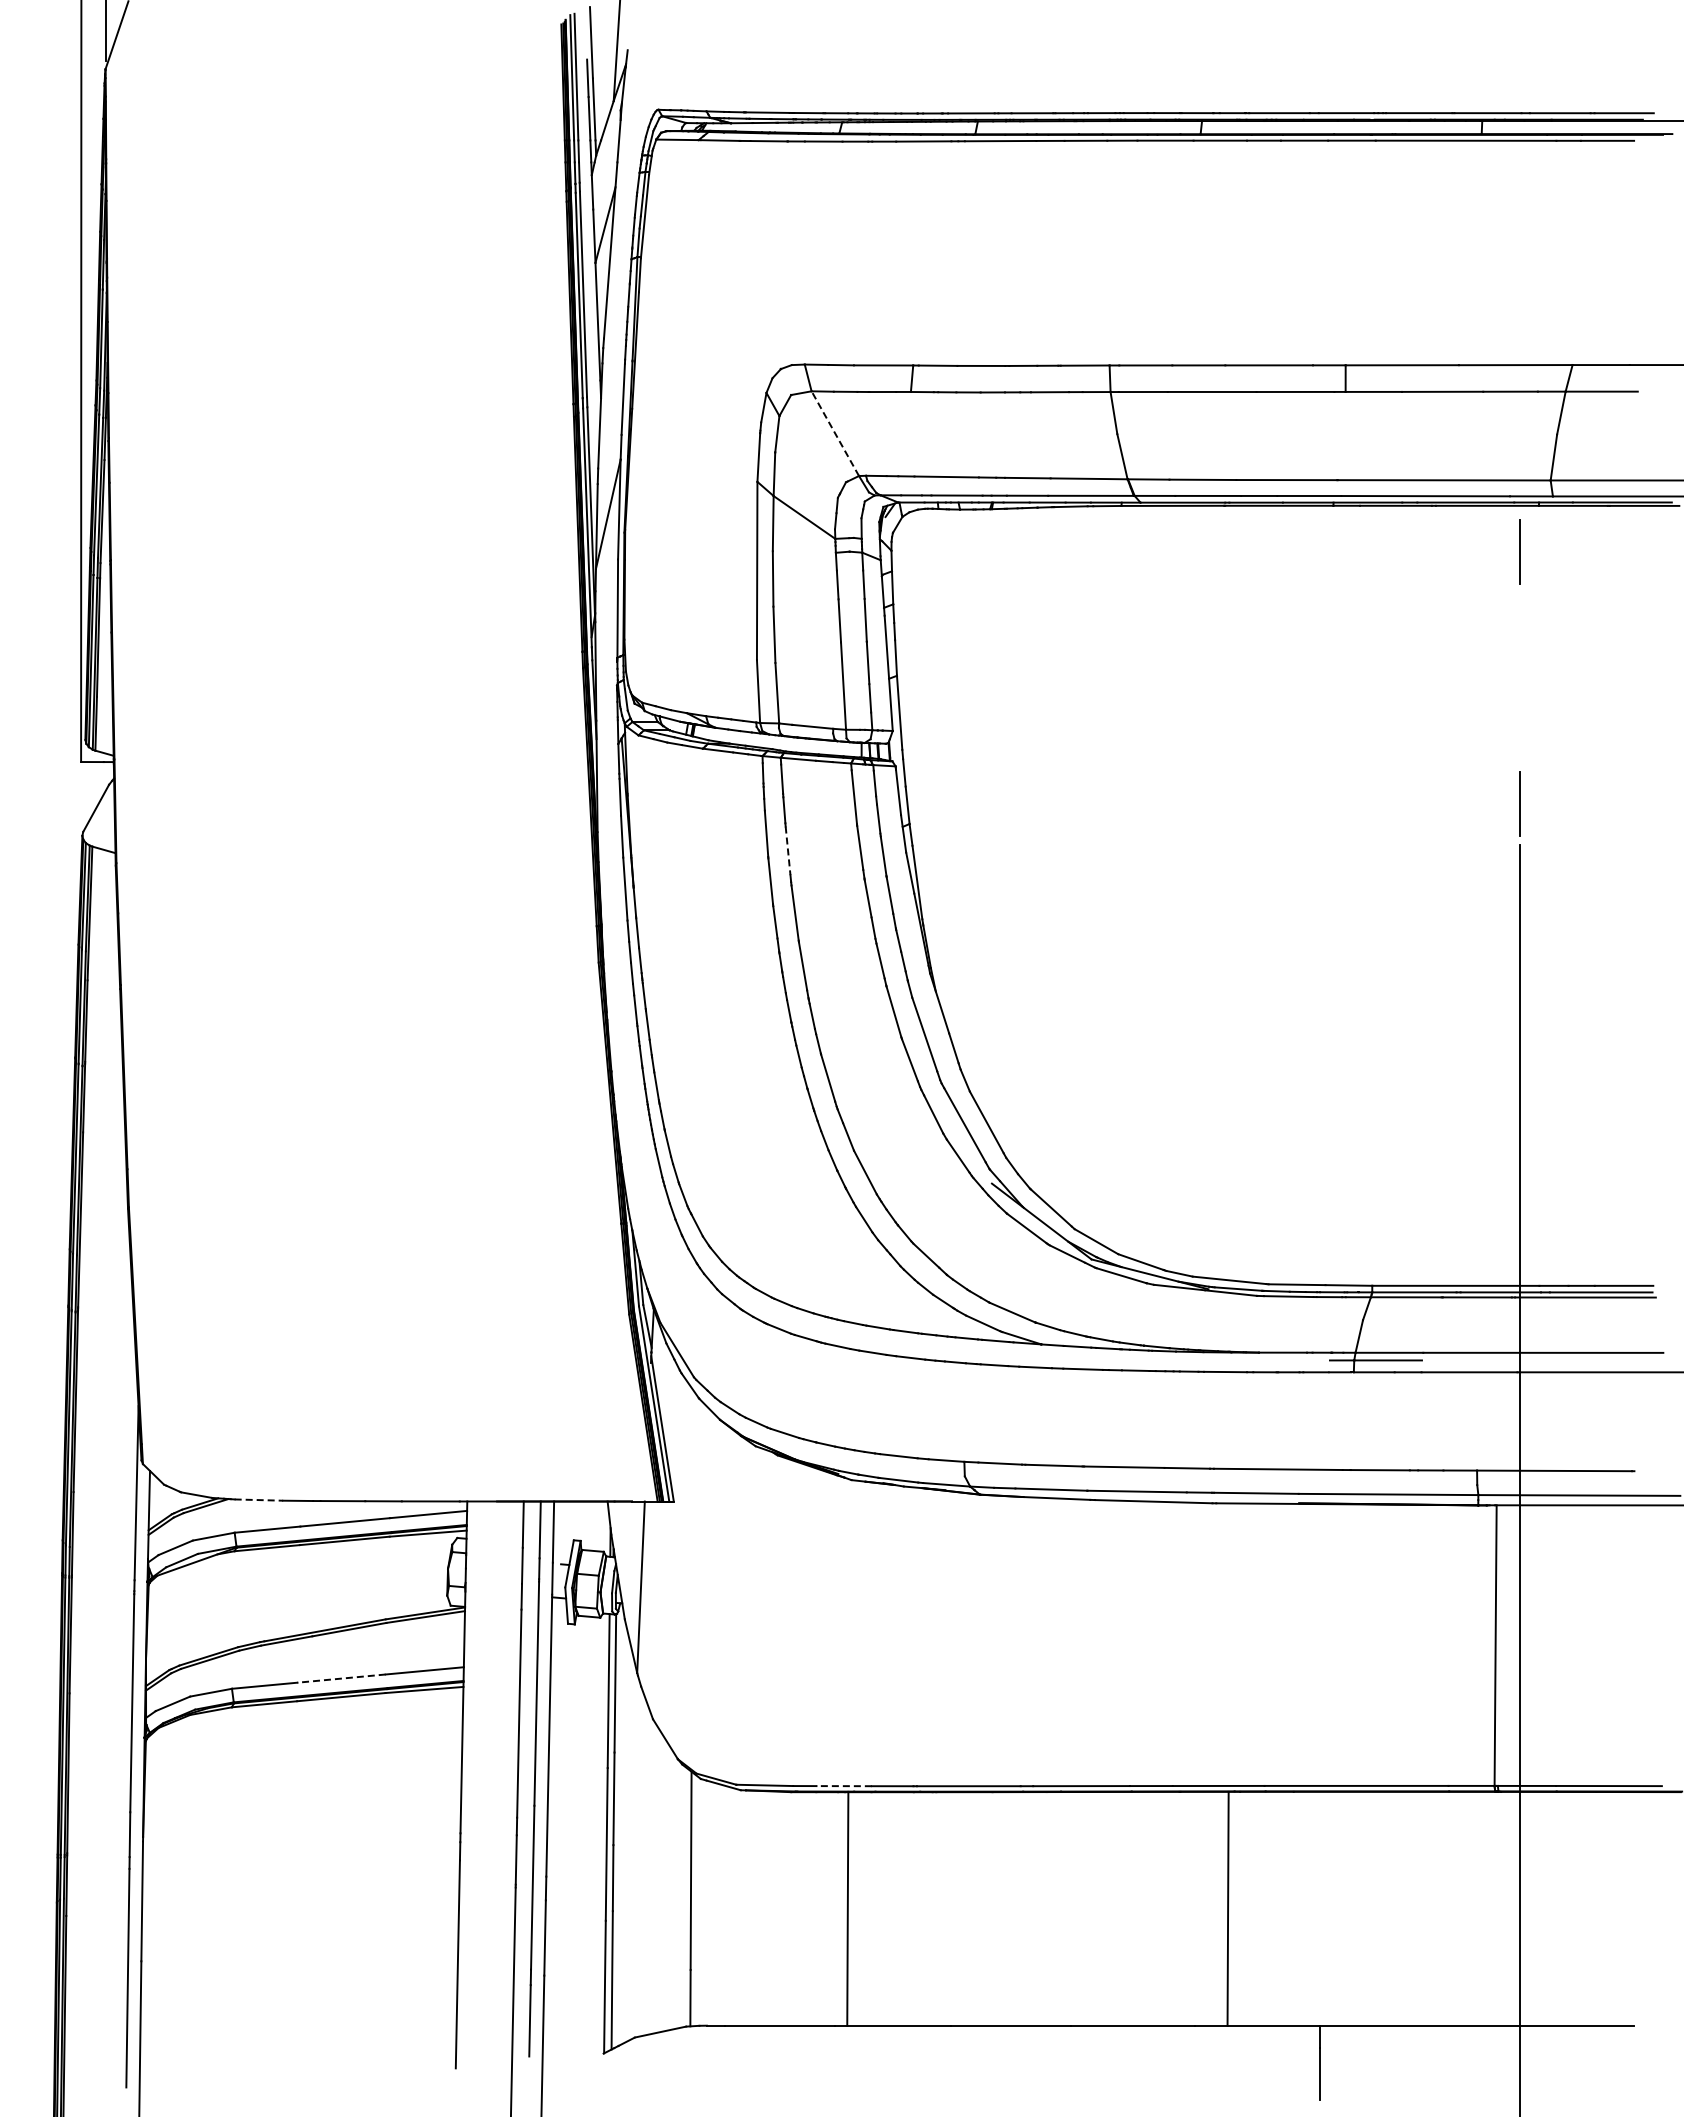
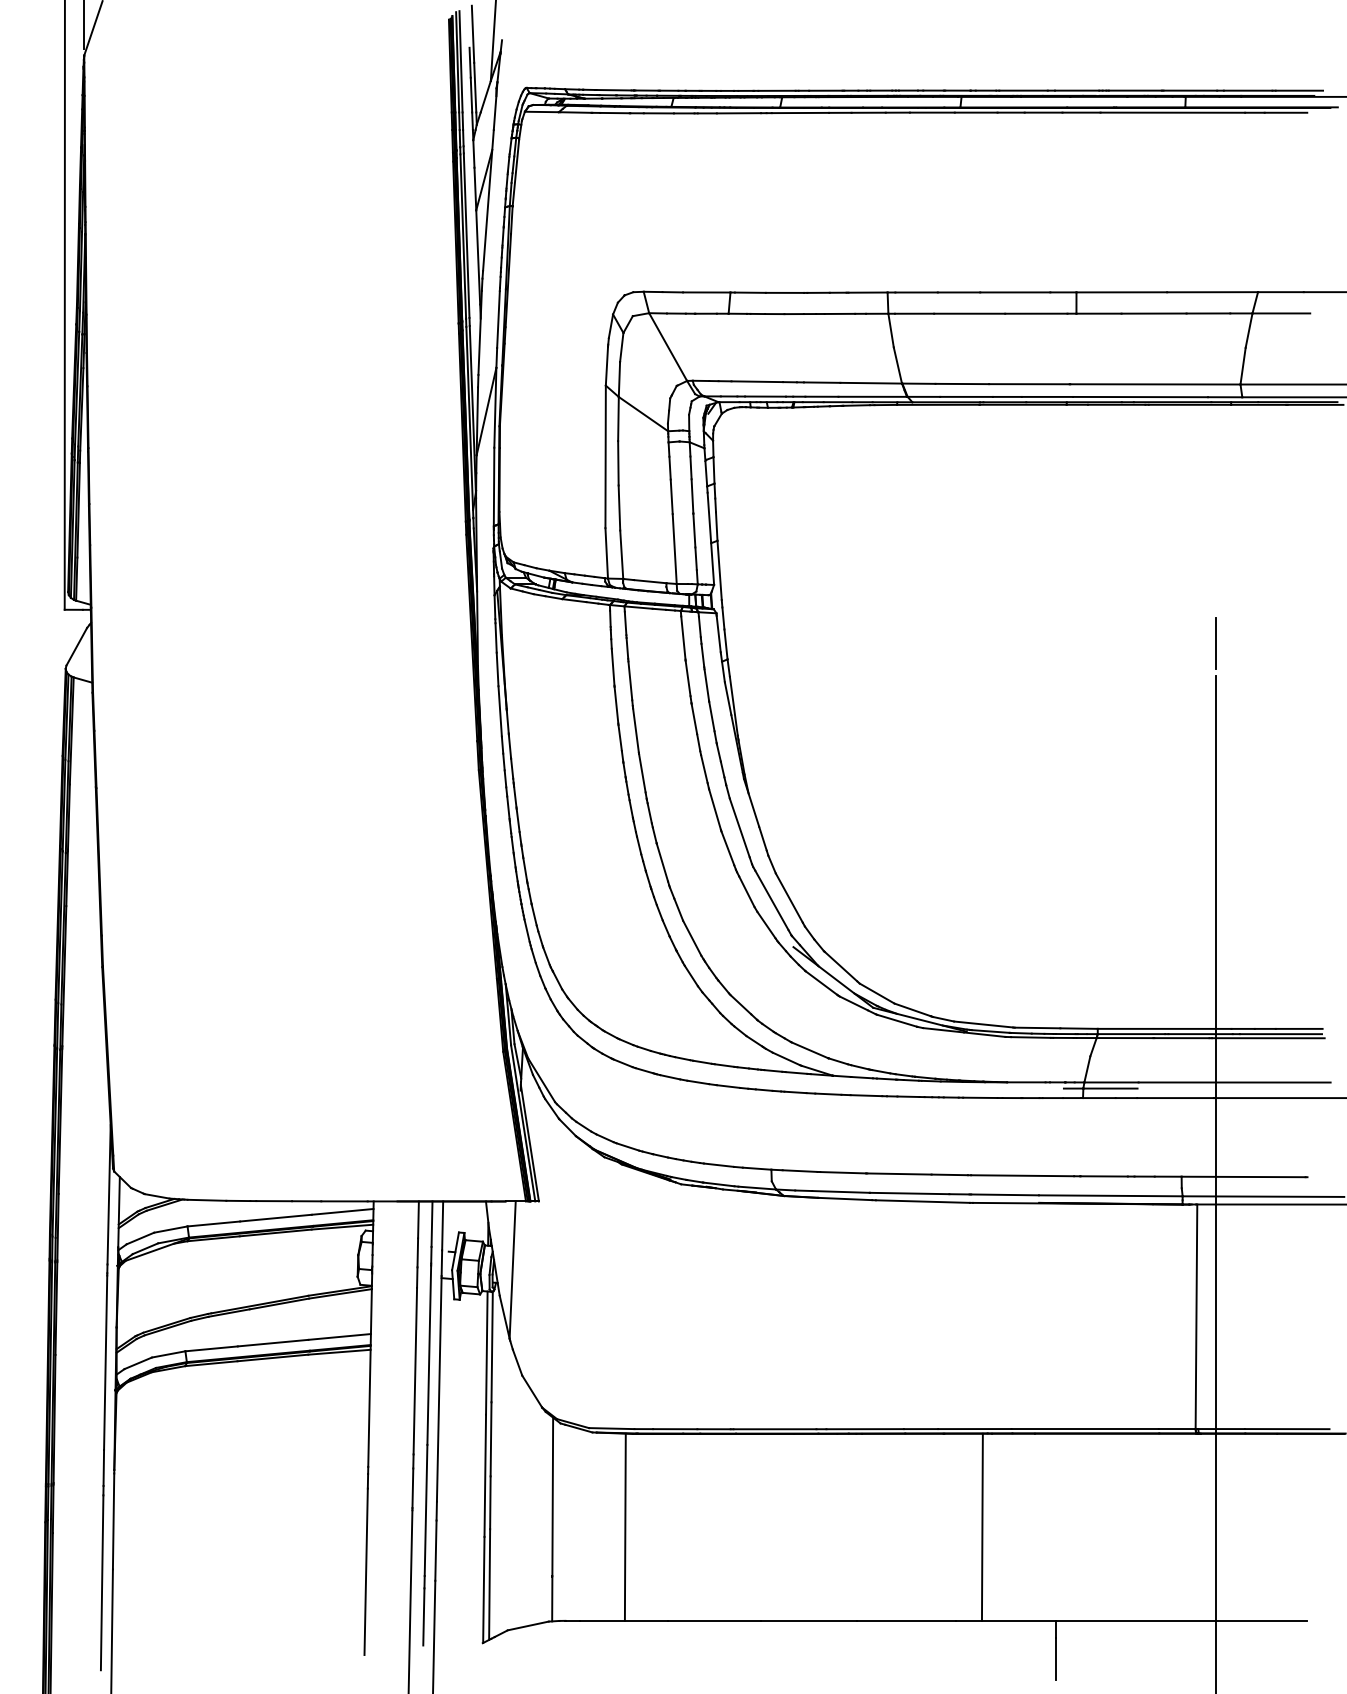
line: (835, 433) -> (668, 346), dashed -> solid
line: (1519, 551) -> (1215, 441), removed
line: (788, 851) -> (630, 681), dashed -> solid
line: (259, 1500) -> (207, 1200), dashed -> solid
line: (341, 1678) -> (273, 1343), dashed -> solid
line: (844, 1786) -> (675, 1429), dashed -> solid
line: (847, 1908) -> (625, 1527), moved

